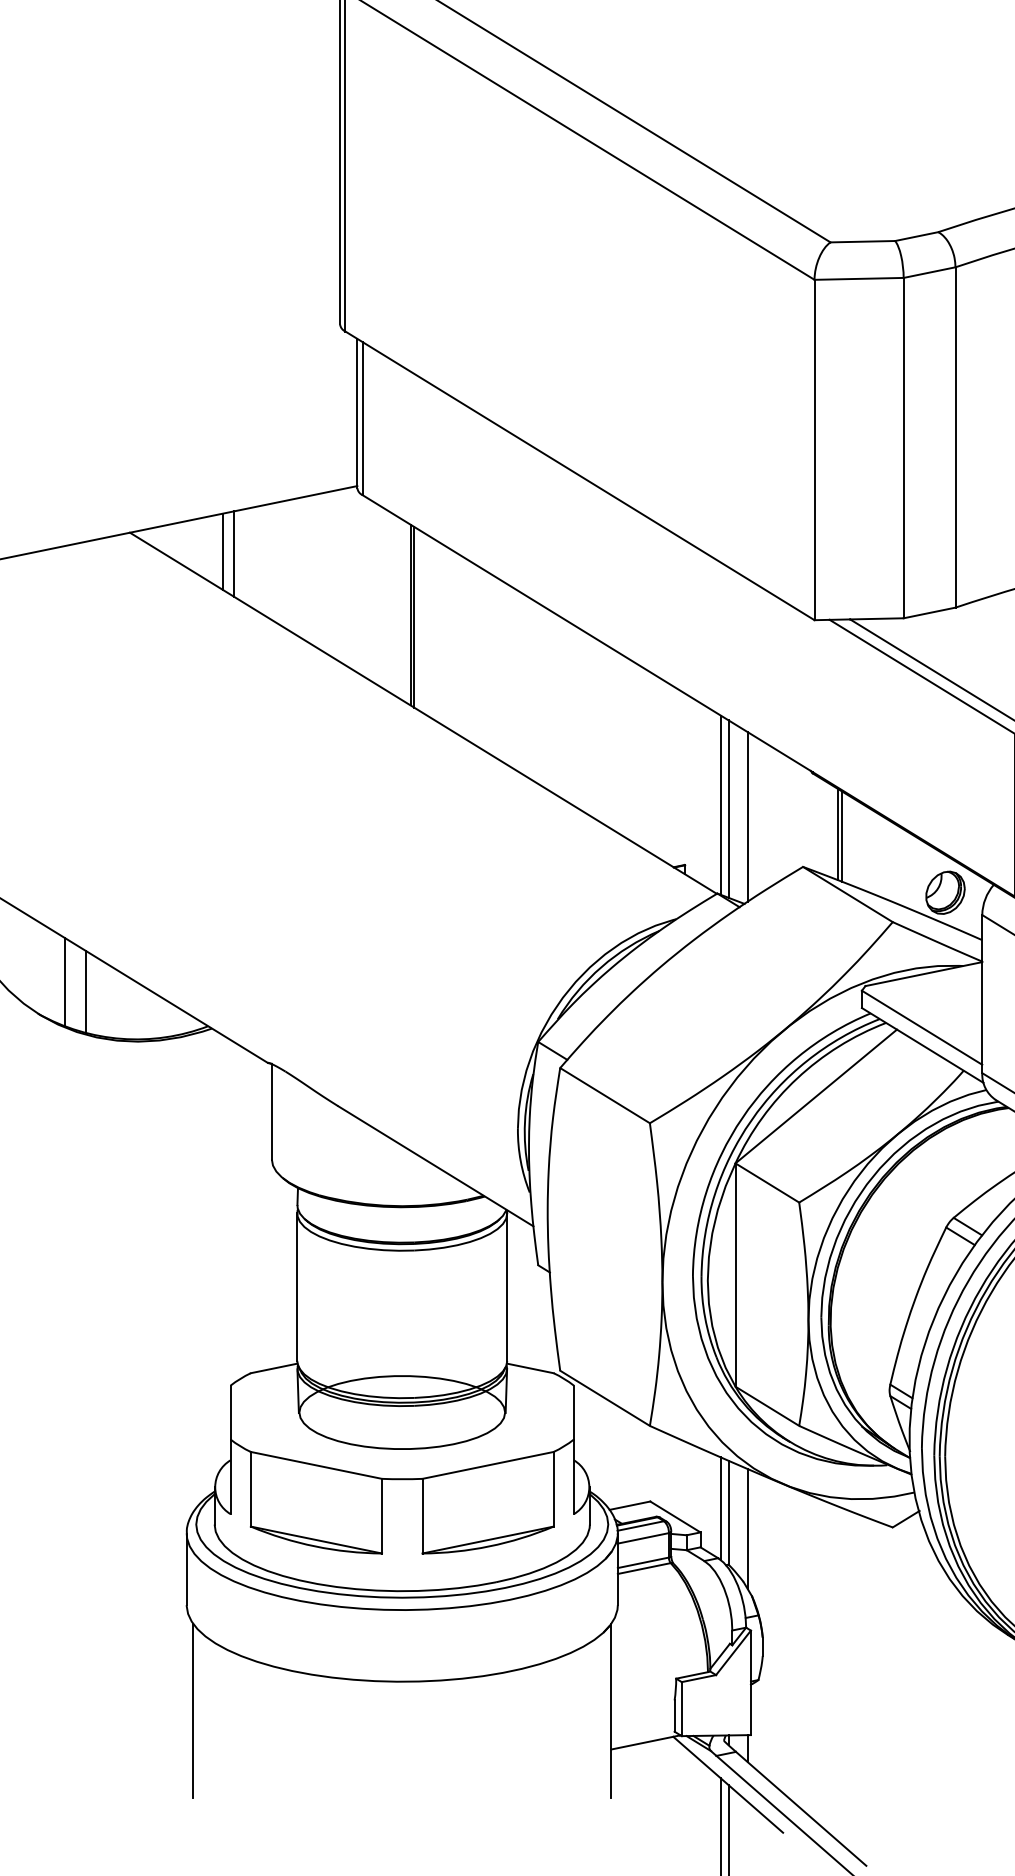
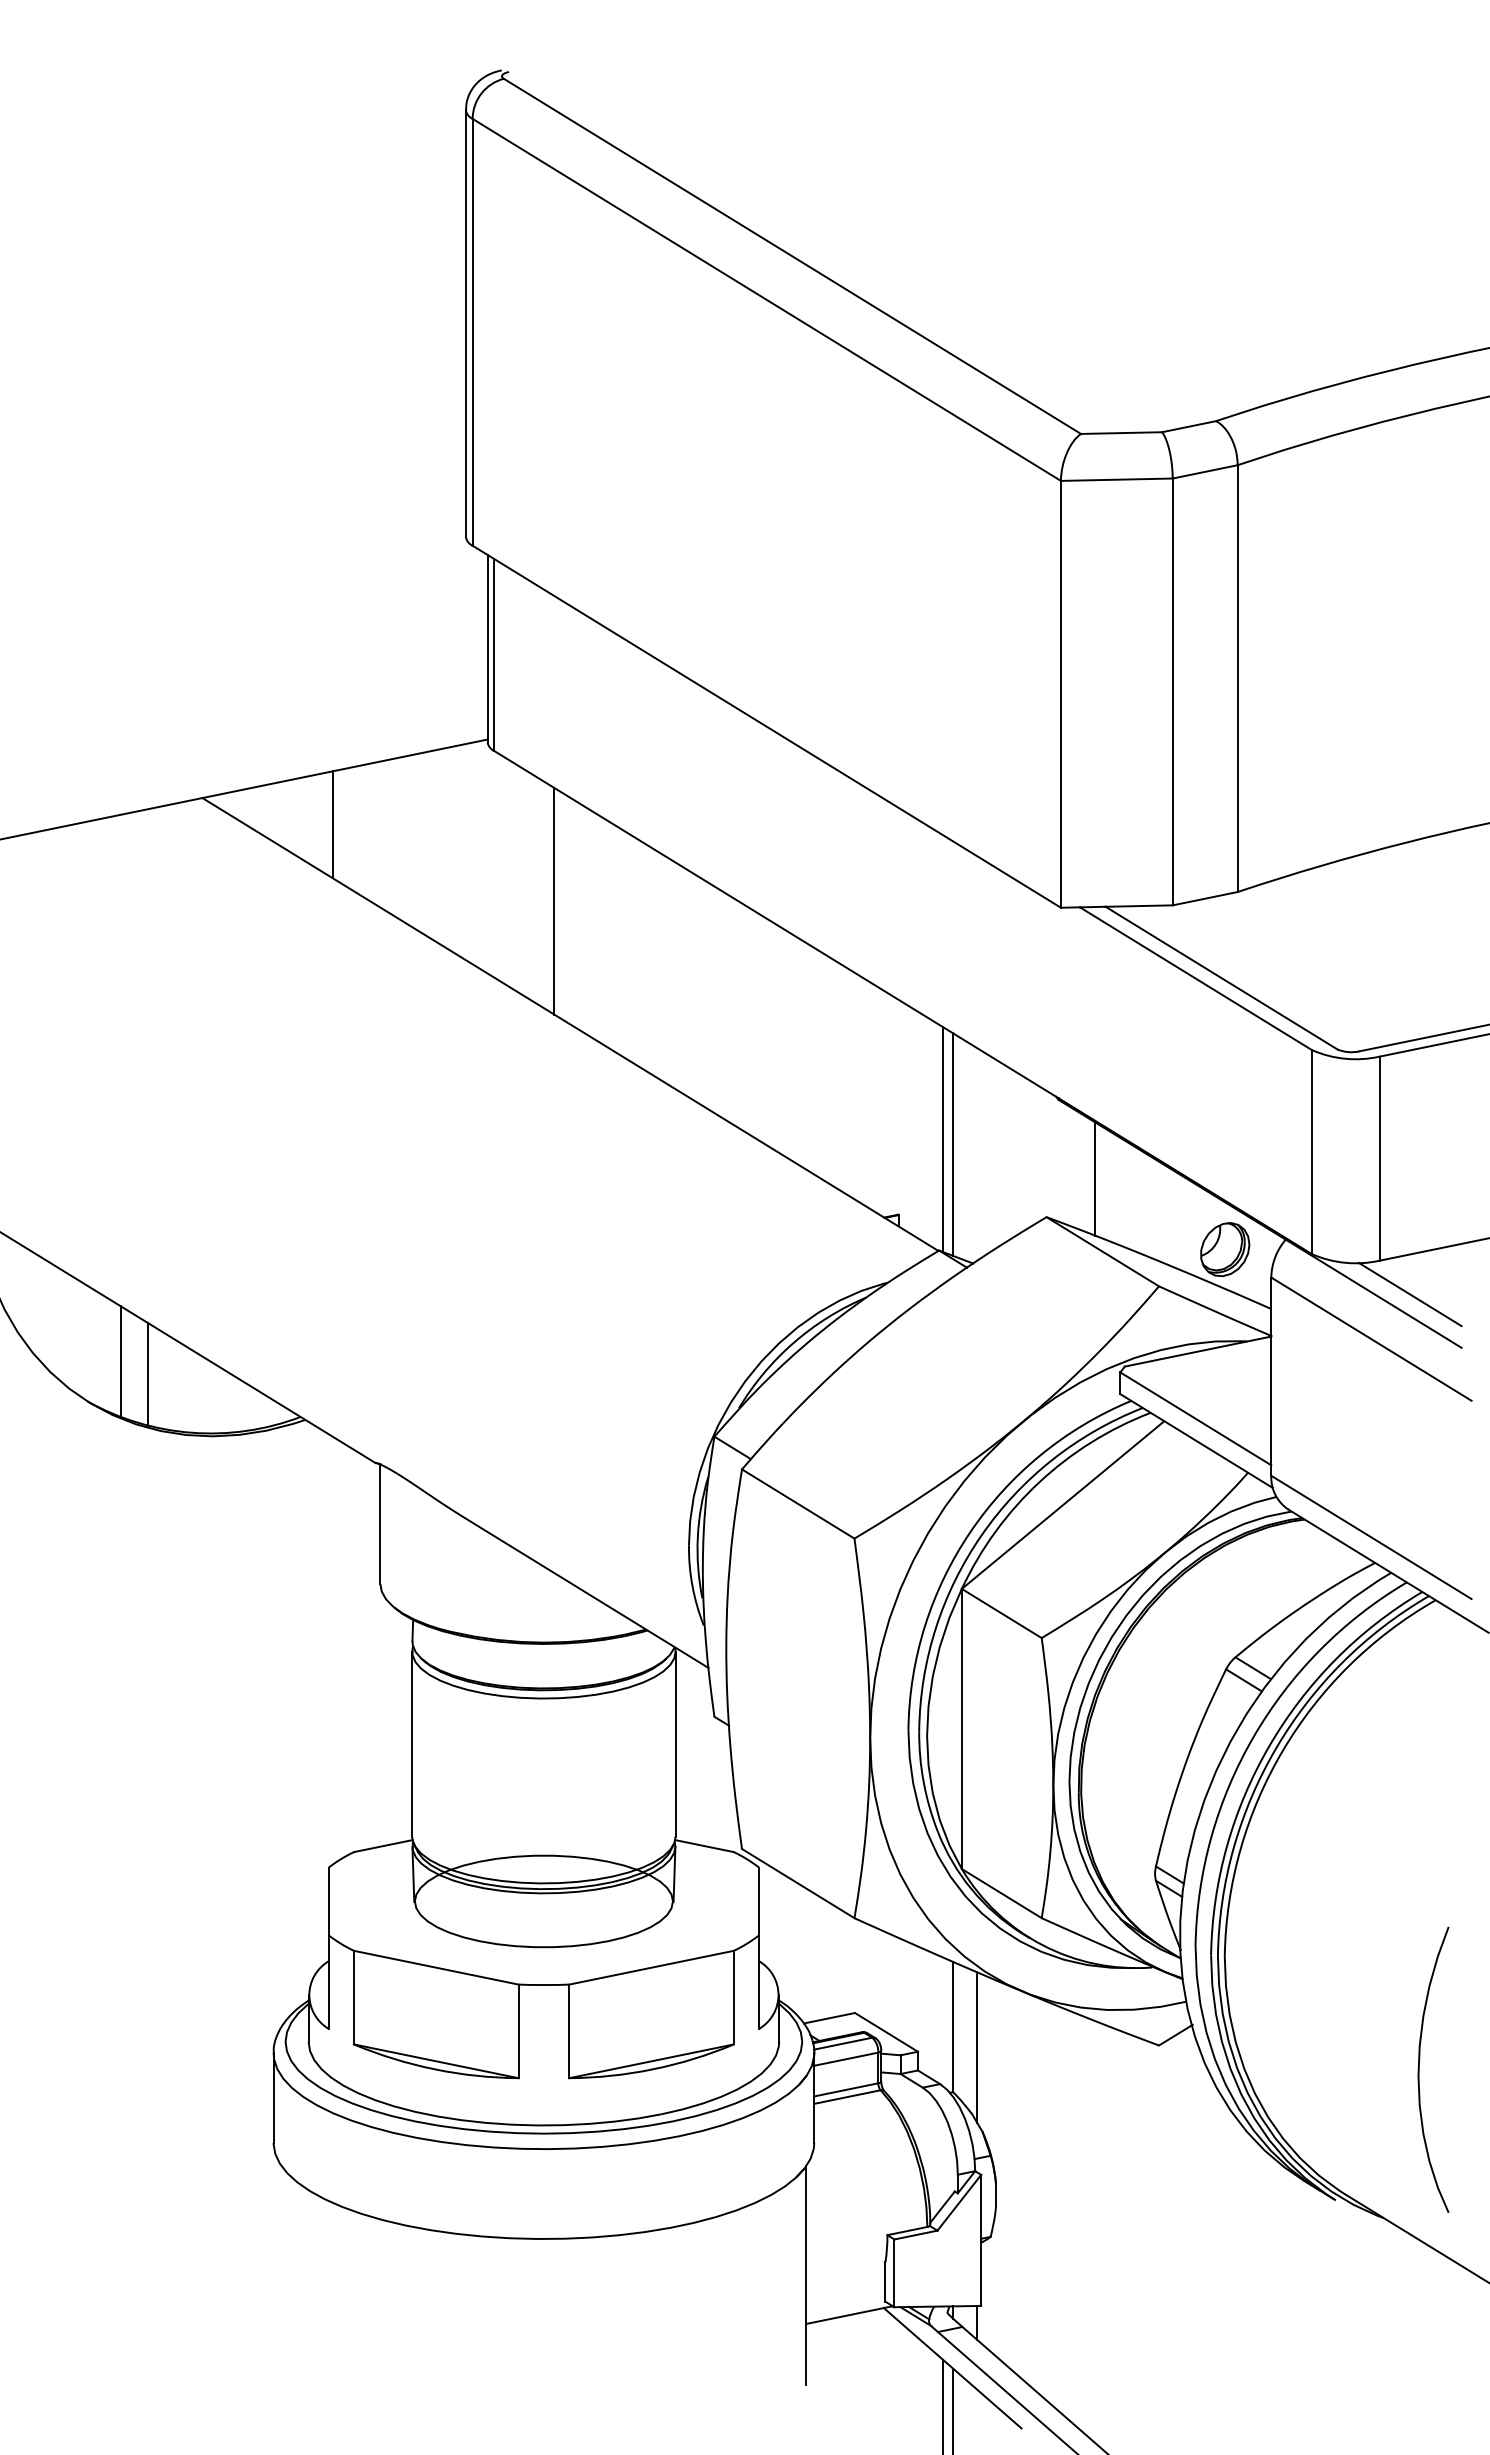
line: (222, 551) -> (318, 821), removed
line: (414, 616) -> (559, 903), removed
line: (748, 816) -> (977, 1154), removed
line: (838, 834) -> (1090, 1176), removed
line: (720, 1508) -> (943, 2021), removed
line: (193, 1710) -> (281, 2275), removed

